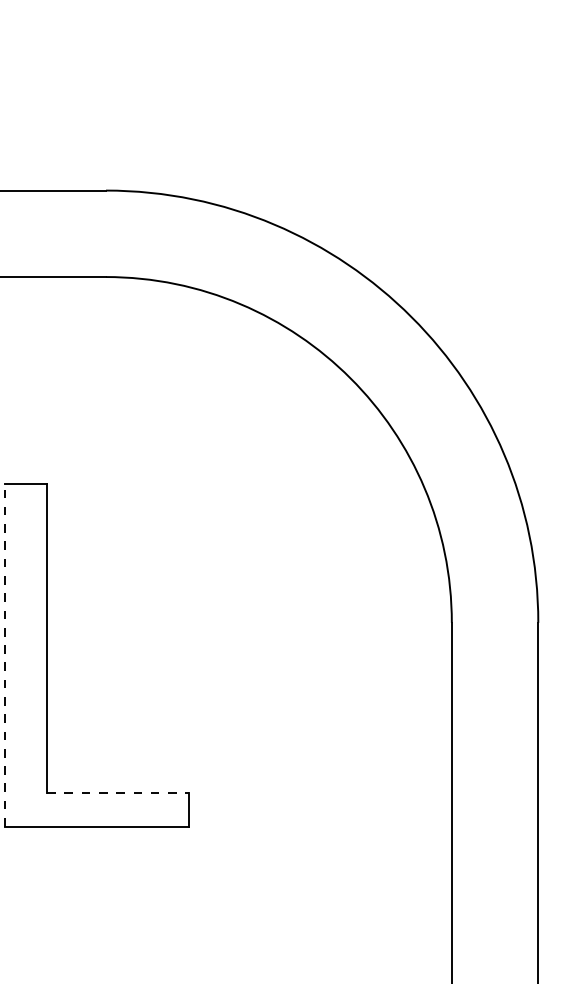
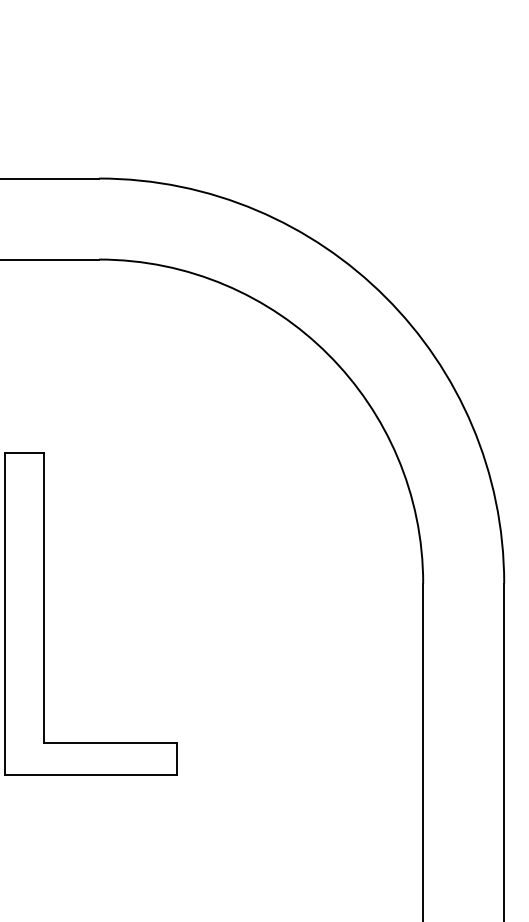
line: (5, 654) -> (4, 613), dashed -> solid
line: (118, 793) -> (110, 743), dashed -> solid

